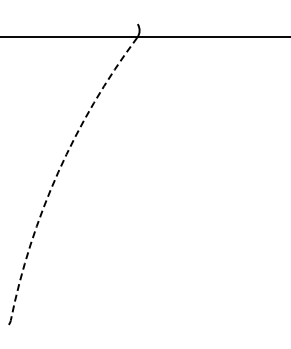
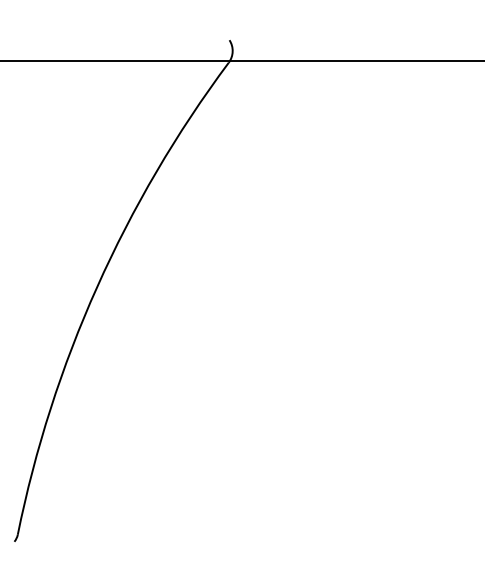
arc: (58, 172) -> (97, 287), dashed -> solid

